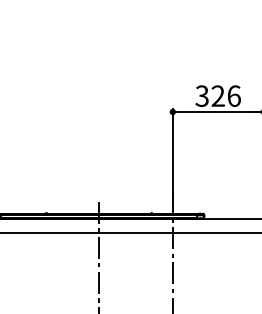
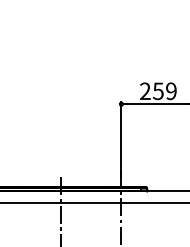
text: (217, 95) -> (157, 90), 326 -> 259

